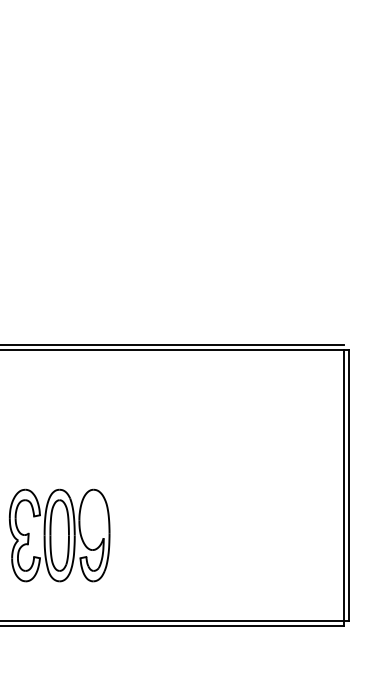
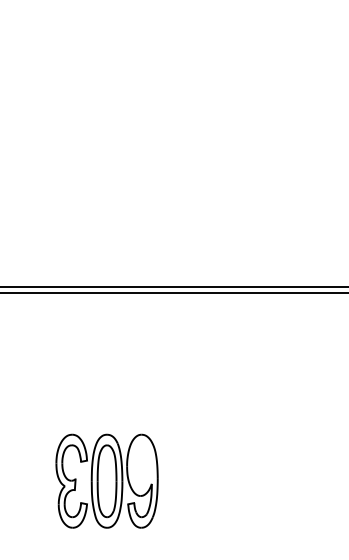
part: (59, 535) -> (106, 481), moved

